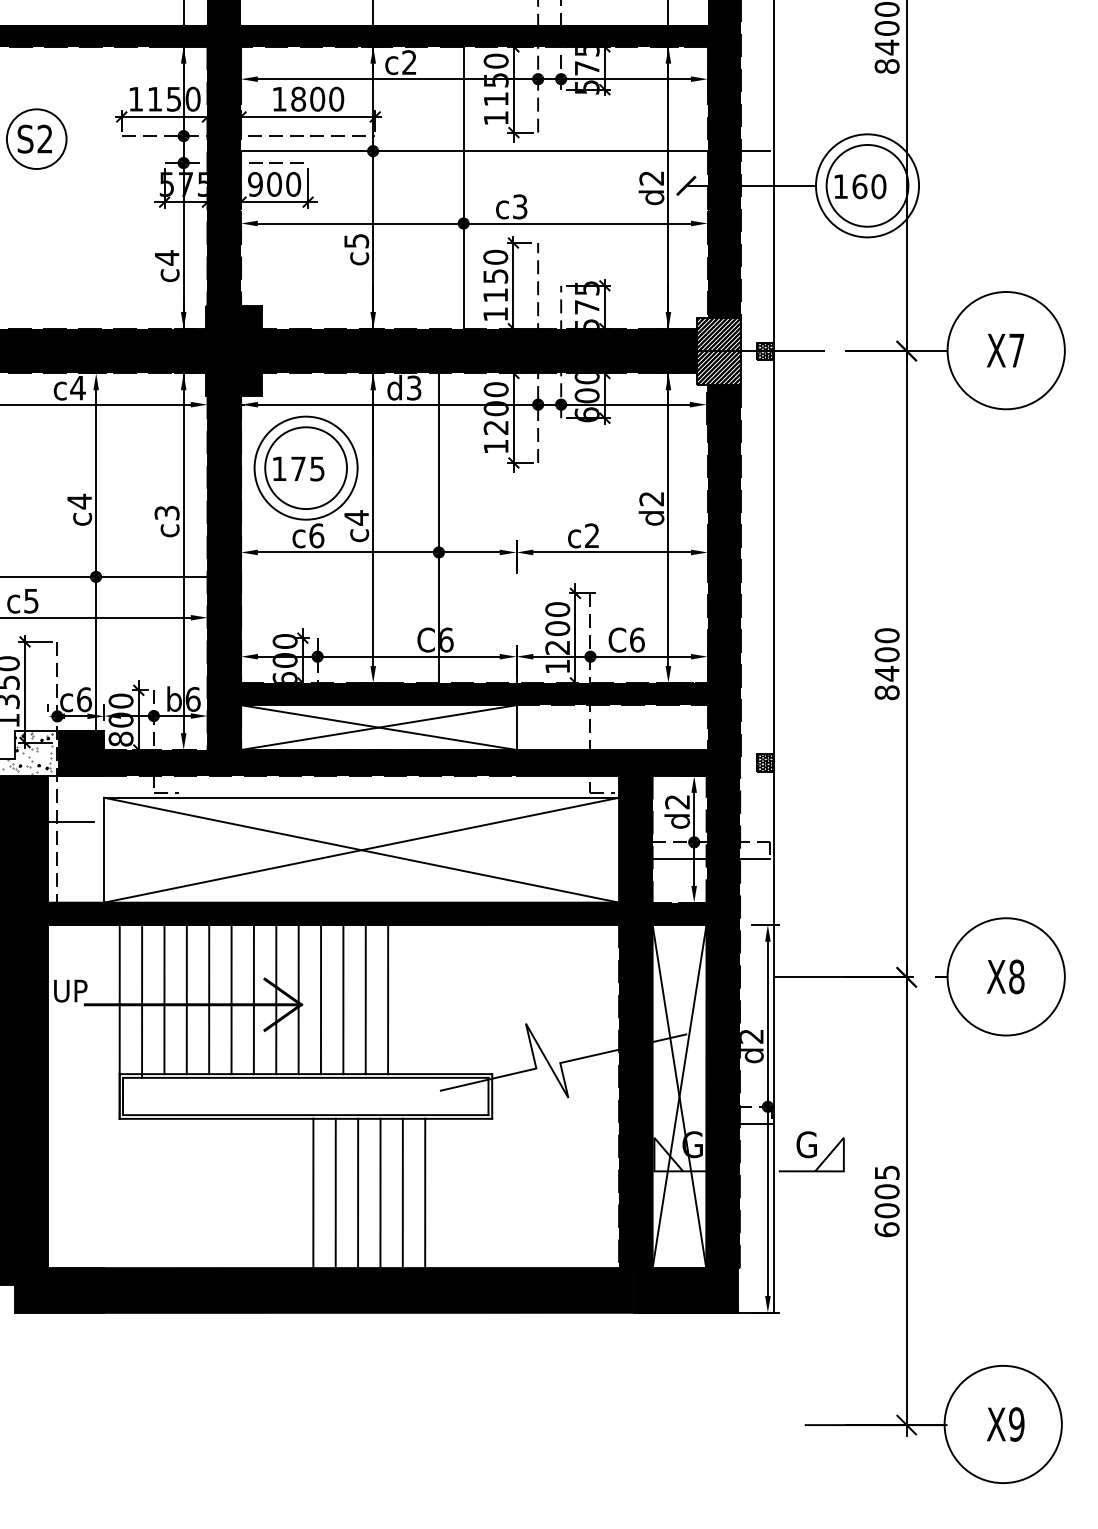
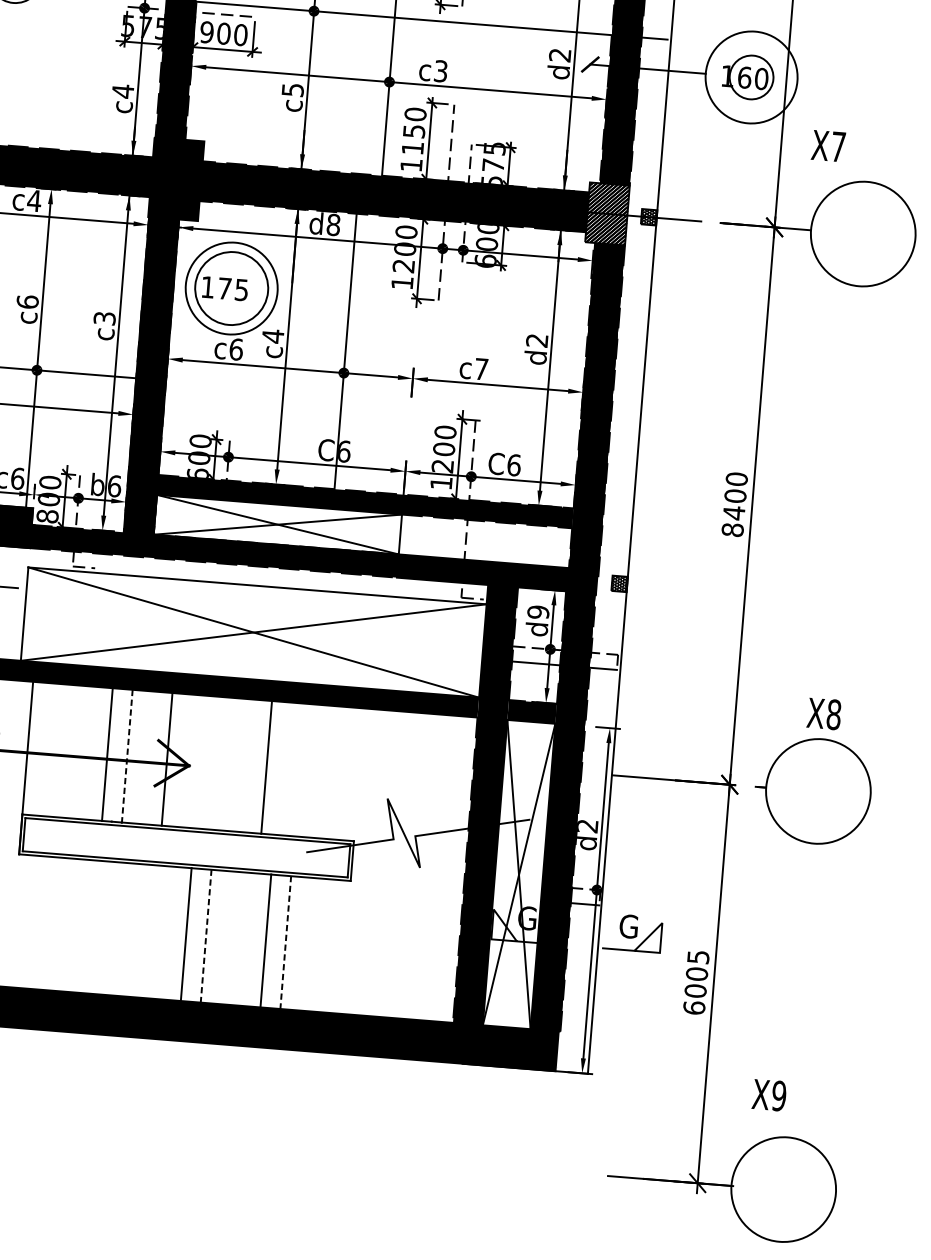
circle: (867, 185) -> (751, 77), size x0.6
text: (1005, 350) -> (828, 146), moved
text: (413, 387) -> (333, 224), d3 -> d8
text: (79, 501) -> (27, 301), c4 -> c6
text: (592, 535) -> (481, 368), c2 -> c7
text: (677, 801) -> (538, 611), d2 -> d9
text: (1005, 976) -> (824, 713), moved
line: (164, 999) -> (67, 751), removed
line: (186, 999) -> (87, 752), removed
line: (231, 999) -> (127, 756), solid -> dashed
line: (253, 999) -> (146, 757), removed
line: (298, 999) -> (186, 760), removed
line: (320, 999) -> (206, 762), removed
line: (343, 999) -> (226, 764), removed
line: (365, 999) -> (246, 765), removed
line: (142, 1001) -> (47, 751), removed
line: (358, 1192) -> (226, 936), removed
line: (380, 1192) -> (246, 938), removed
line: (335, 1193) -> (205, 936), solid -> dashed
line: (425, 1193) -> (286, 942), solid -> dashed
text: (1005, 1424) -> (769, 1095), moved

